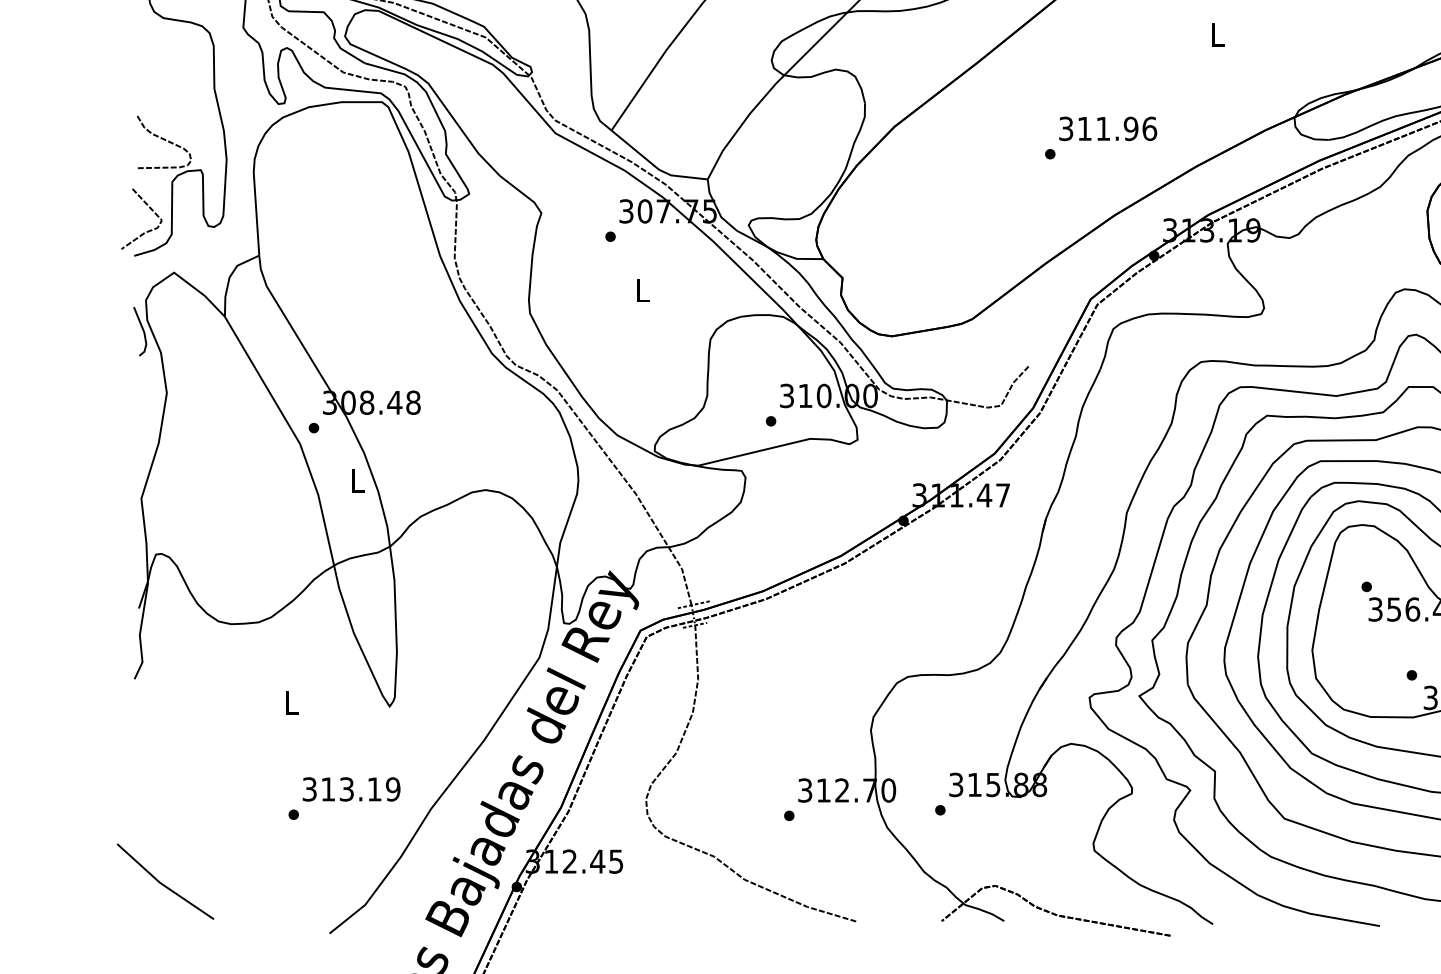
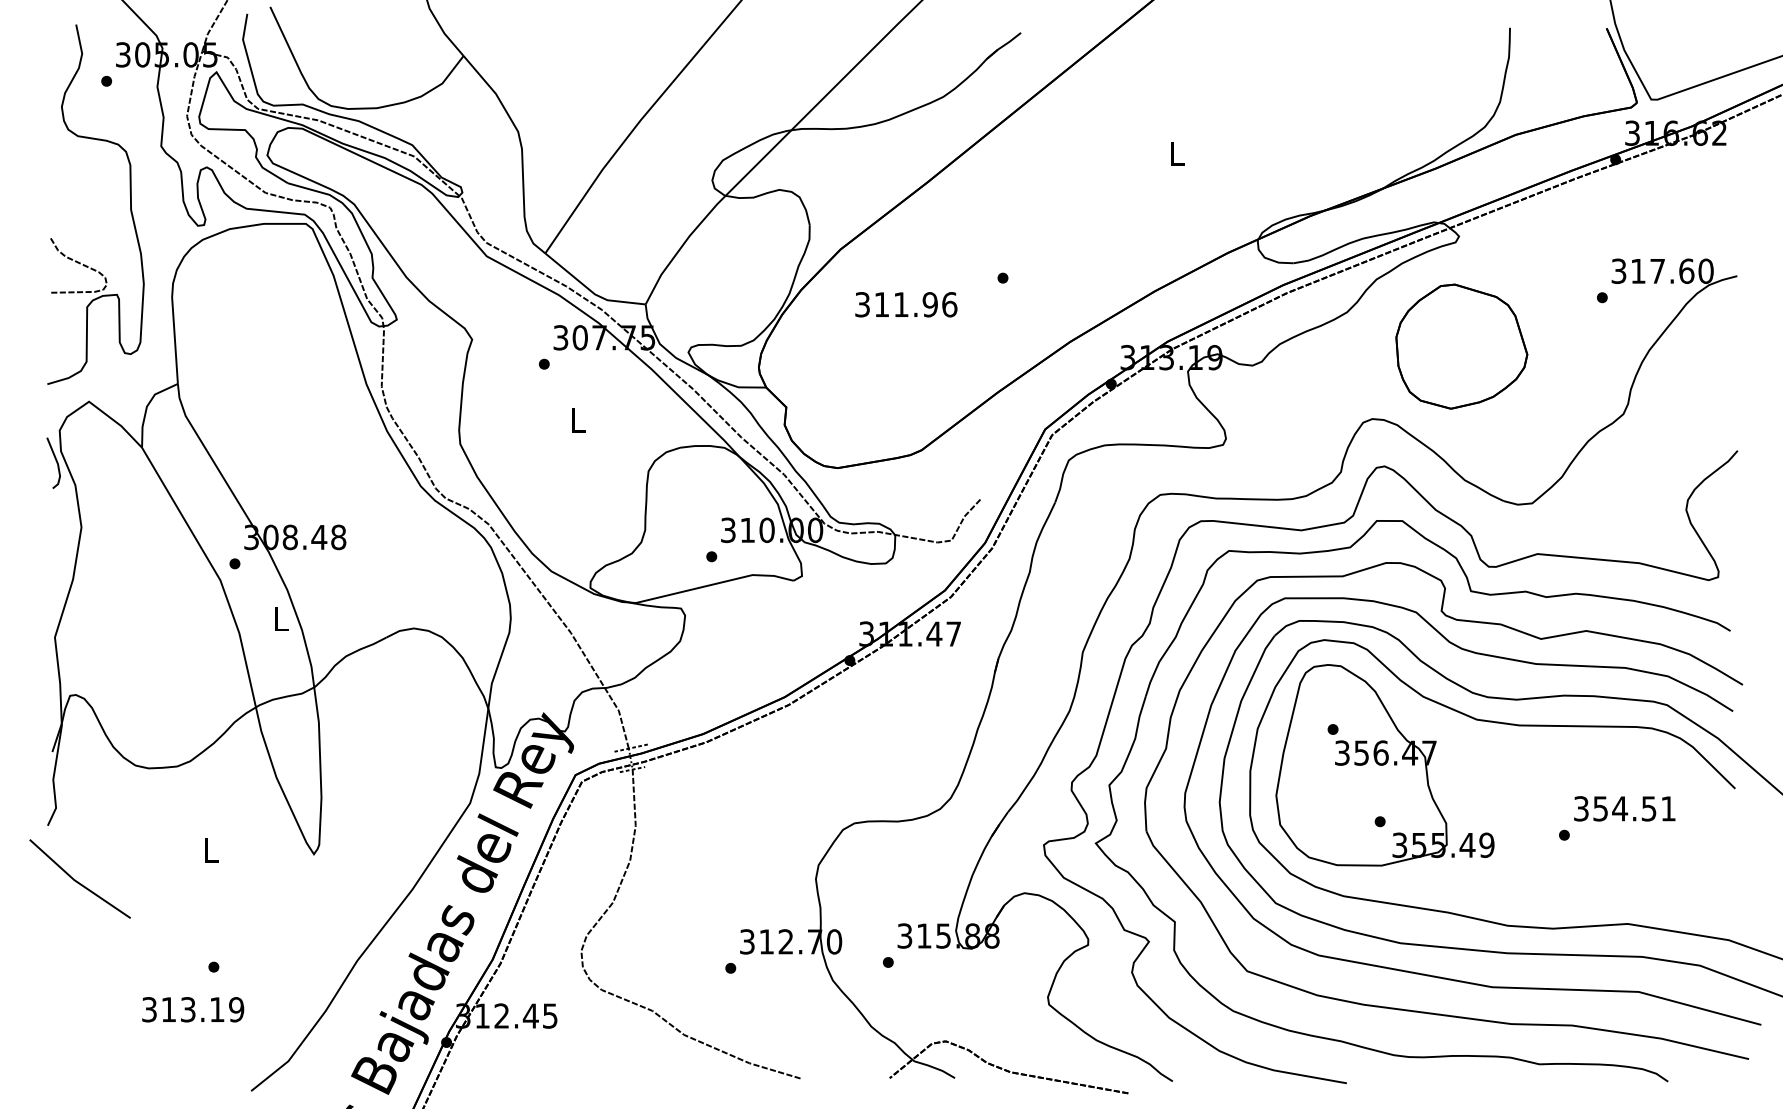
text: (1108, 128) -> (906, 304), moved
line: (150, 209) -> (64, 335), removed
text: (351, 789) -> (193, 1009), moved
line: (163, 884) -> (78, 881), moved

